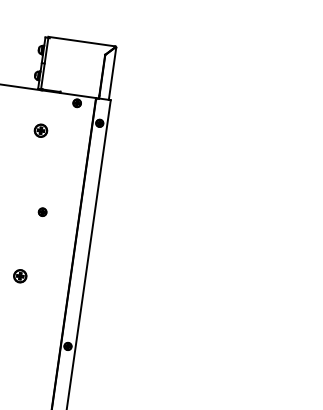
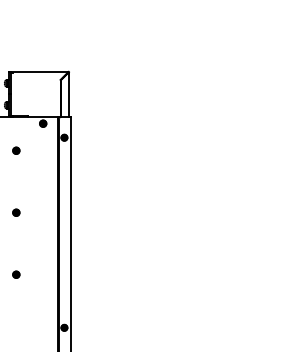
part: (41, 130) -> (16, 150), size x0.62
part: (42, 211) -> (16, 212), moved
part: (20, 275) -> (16, 274), size x0.62

